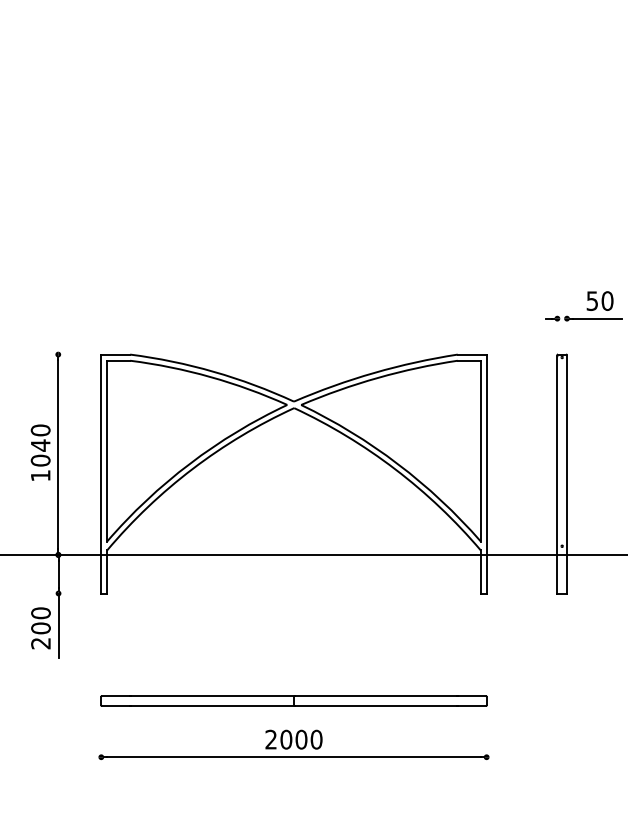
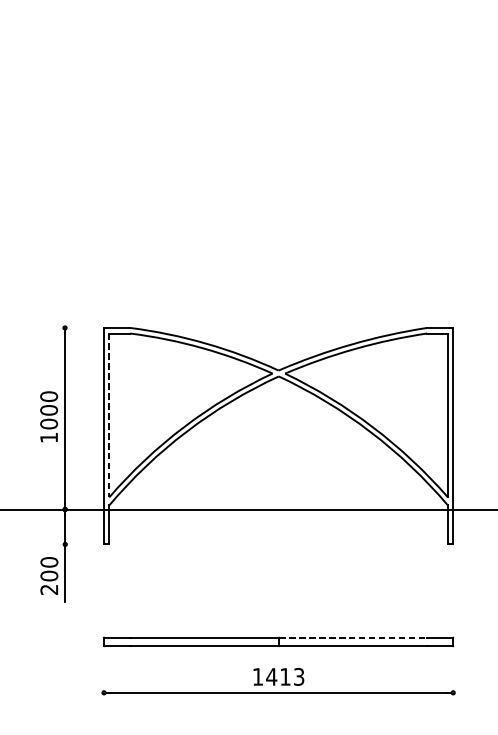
text: (40, 445) -> (48, 410), 1040 -> 1000
line: (107, 451) -> (109, 415), solid -> dashed
line: (376, 696) -> (353, 637), solid -> dashed
text: (293, 739) -> (278, 676), 2000 -> 1413

